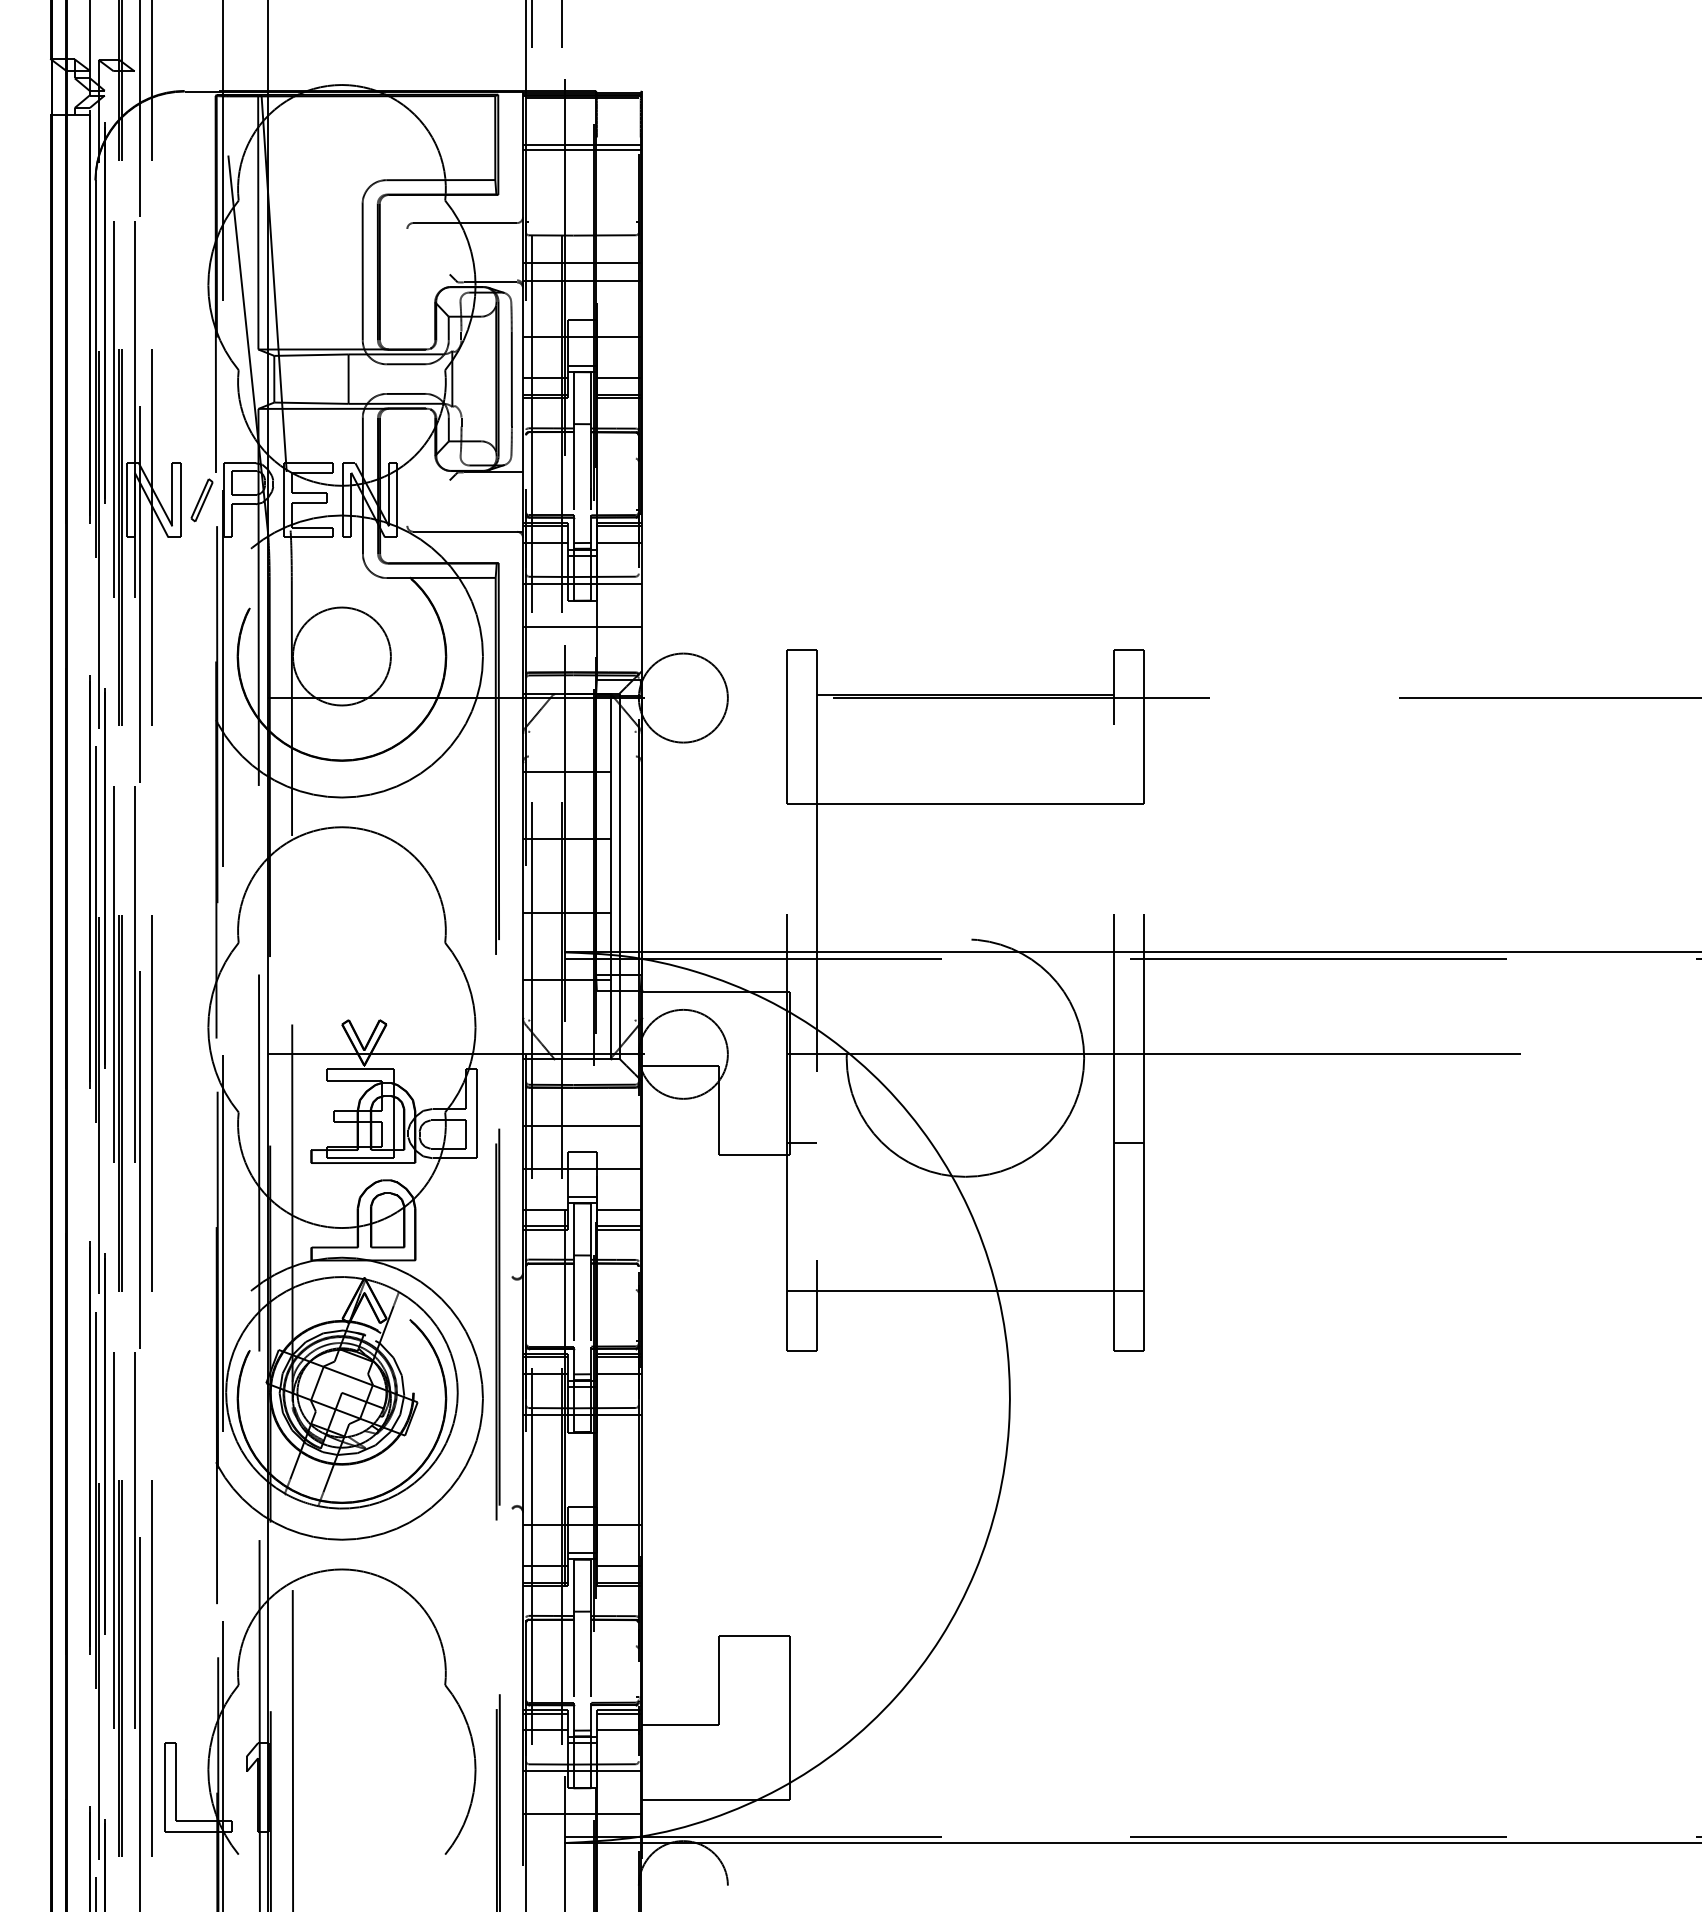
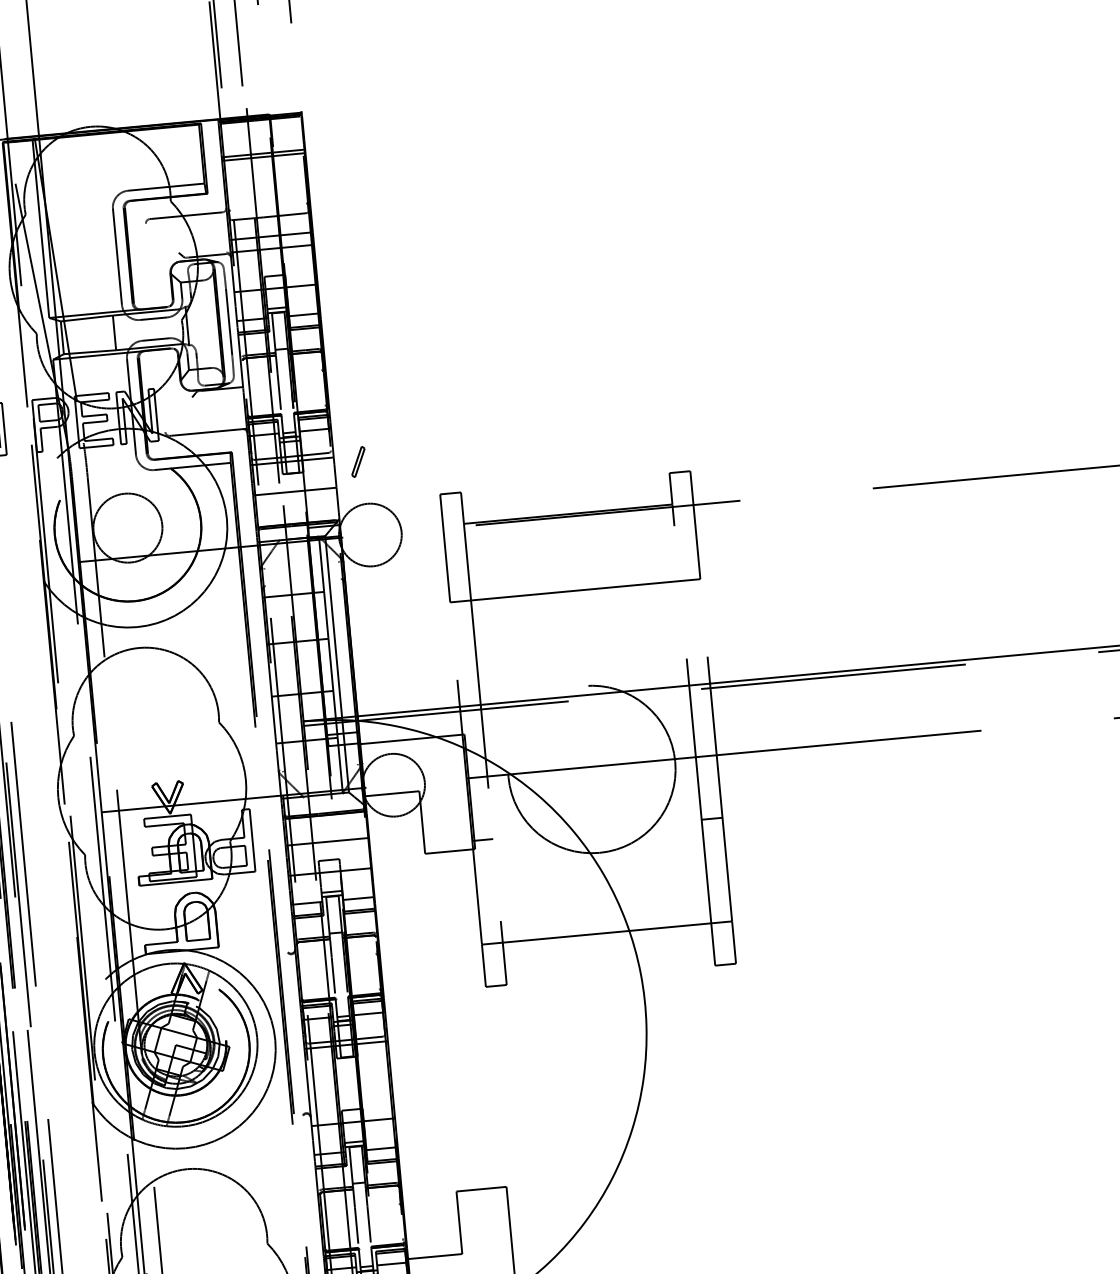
part: (201, 500) -> (358, 462), moved

